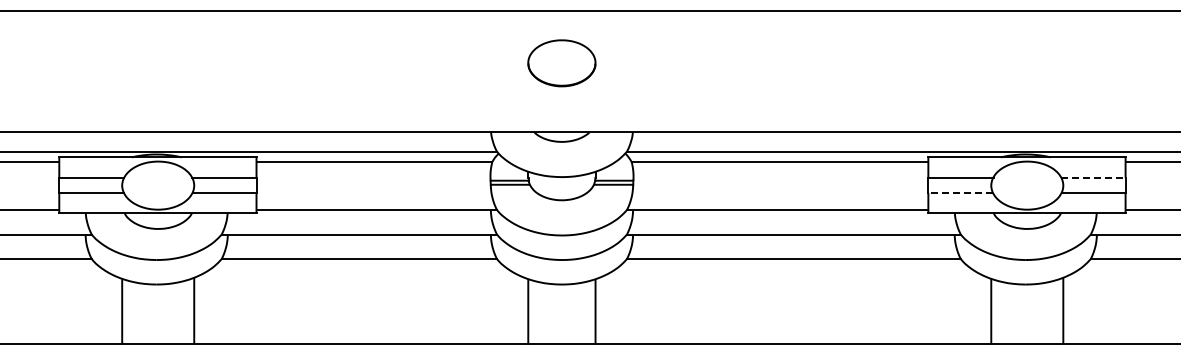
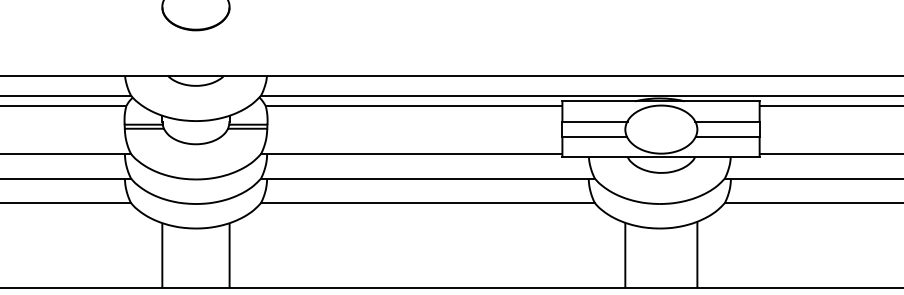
line: (1093, 177) -> (727, 121), dashed -> solid
line: (960, 192) -> (594, 136), dashed -> solid

